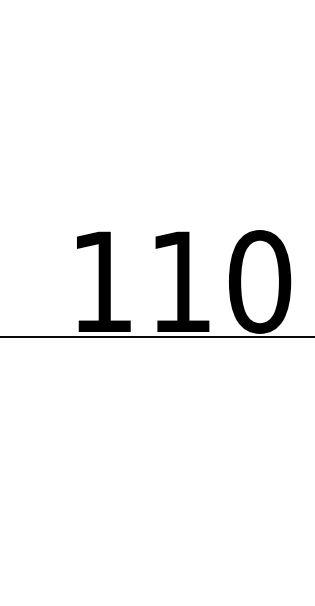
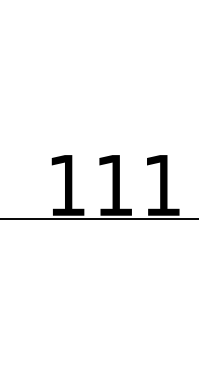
text: (259, 282) -> (162, 185), 110 -> 111

